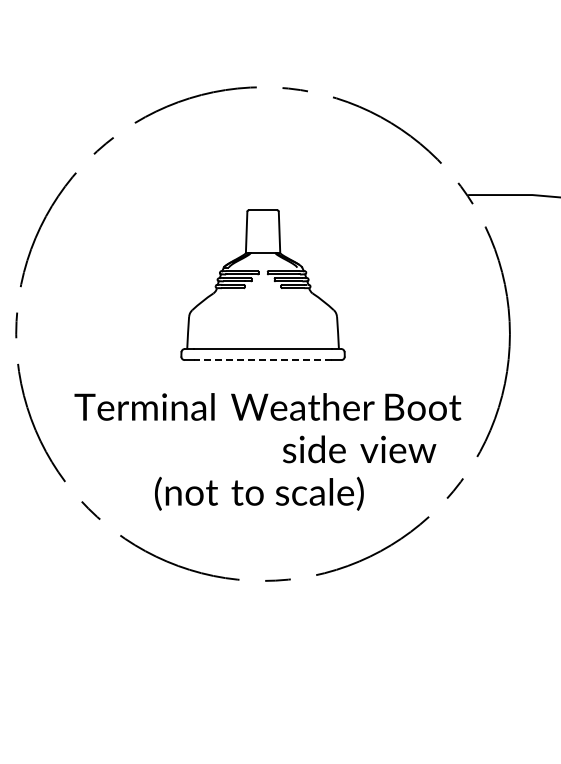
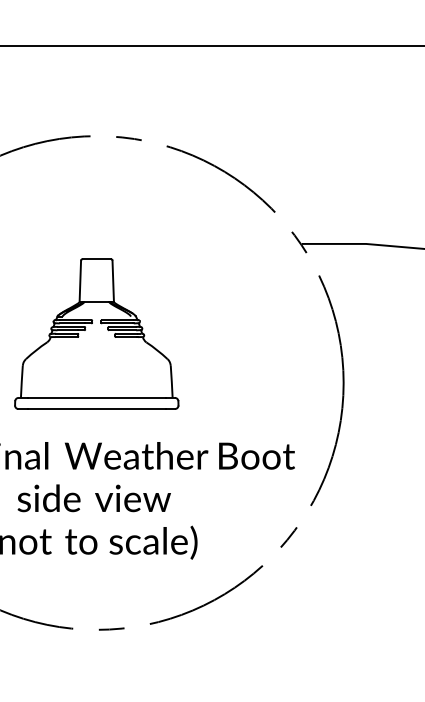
line: (263, 360) -> (97, 409), dashed -> solid
text: (359, 449) -> (94, 498), moved

